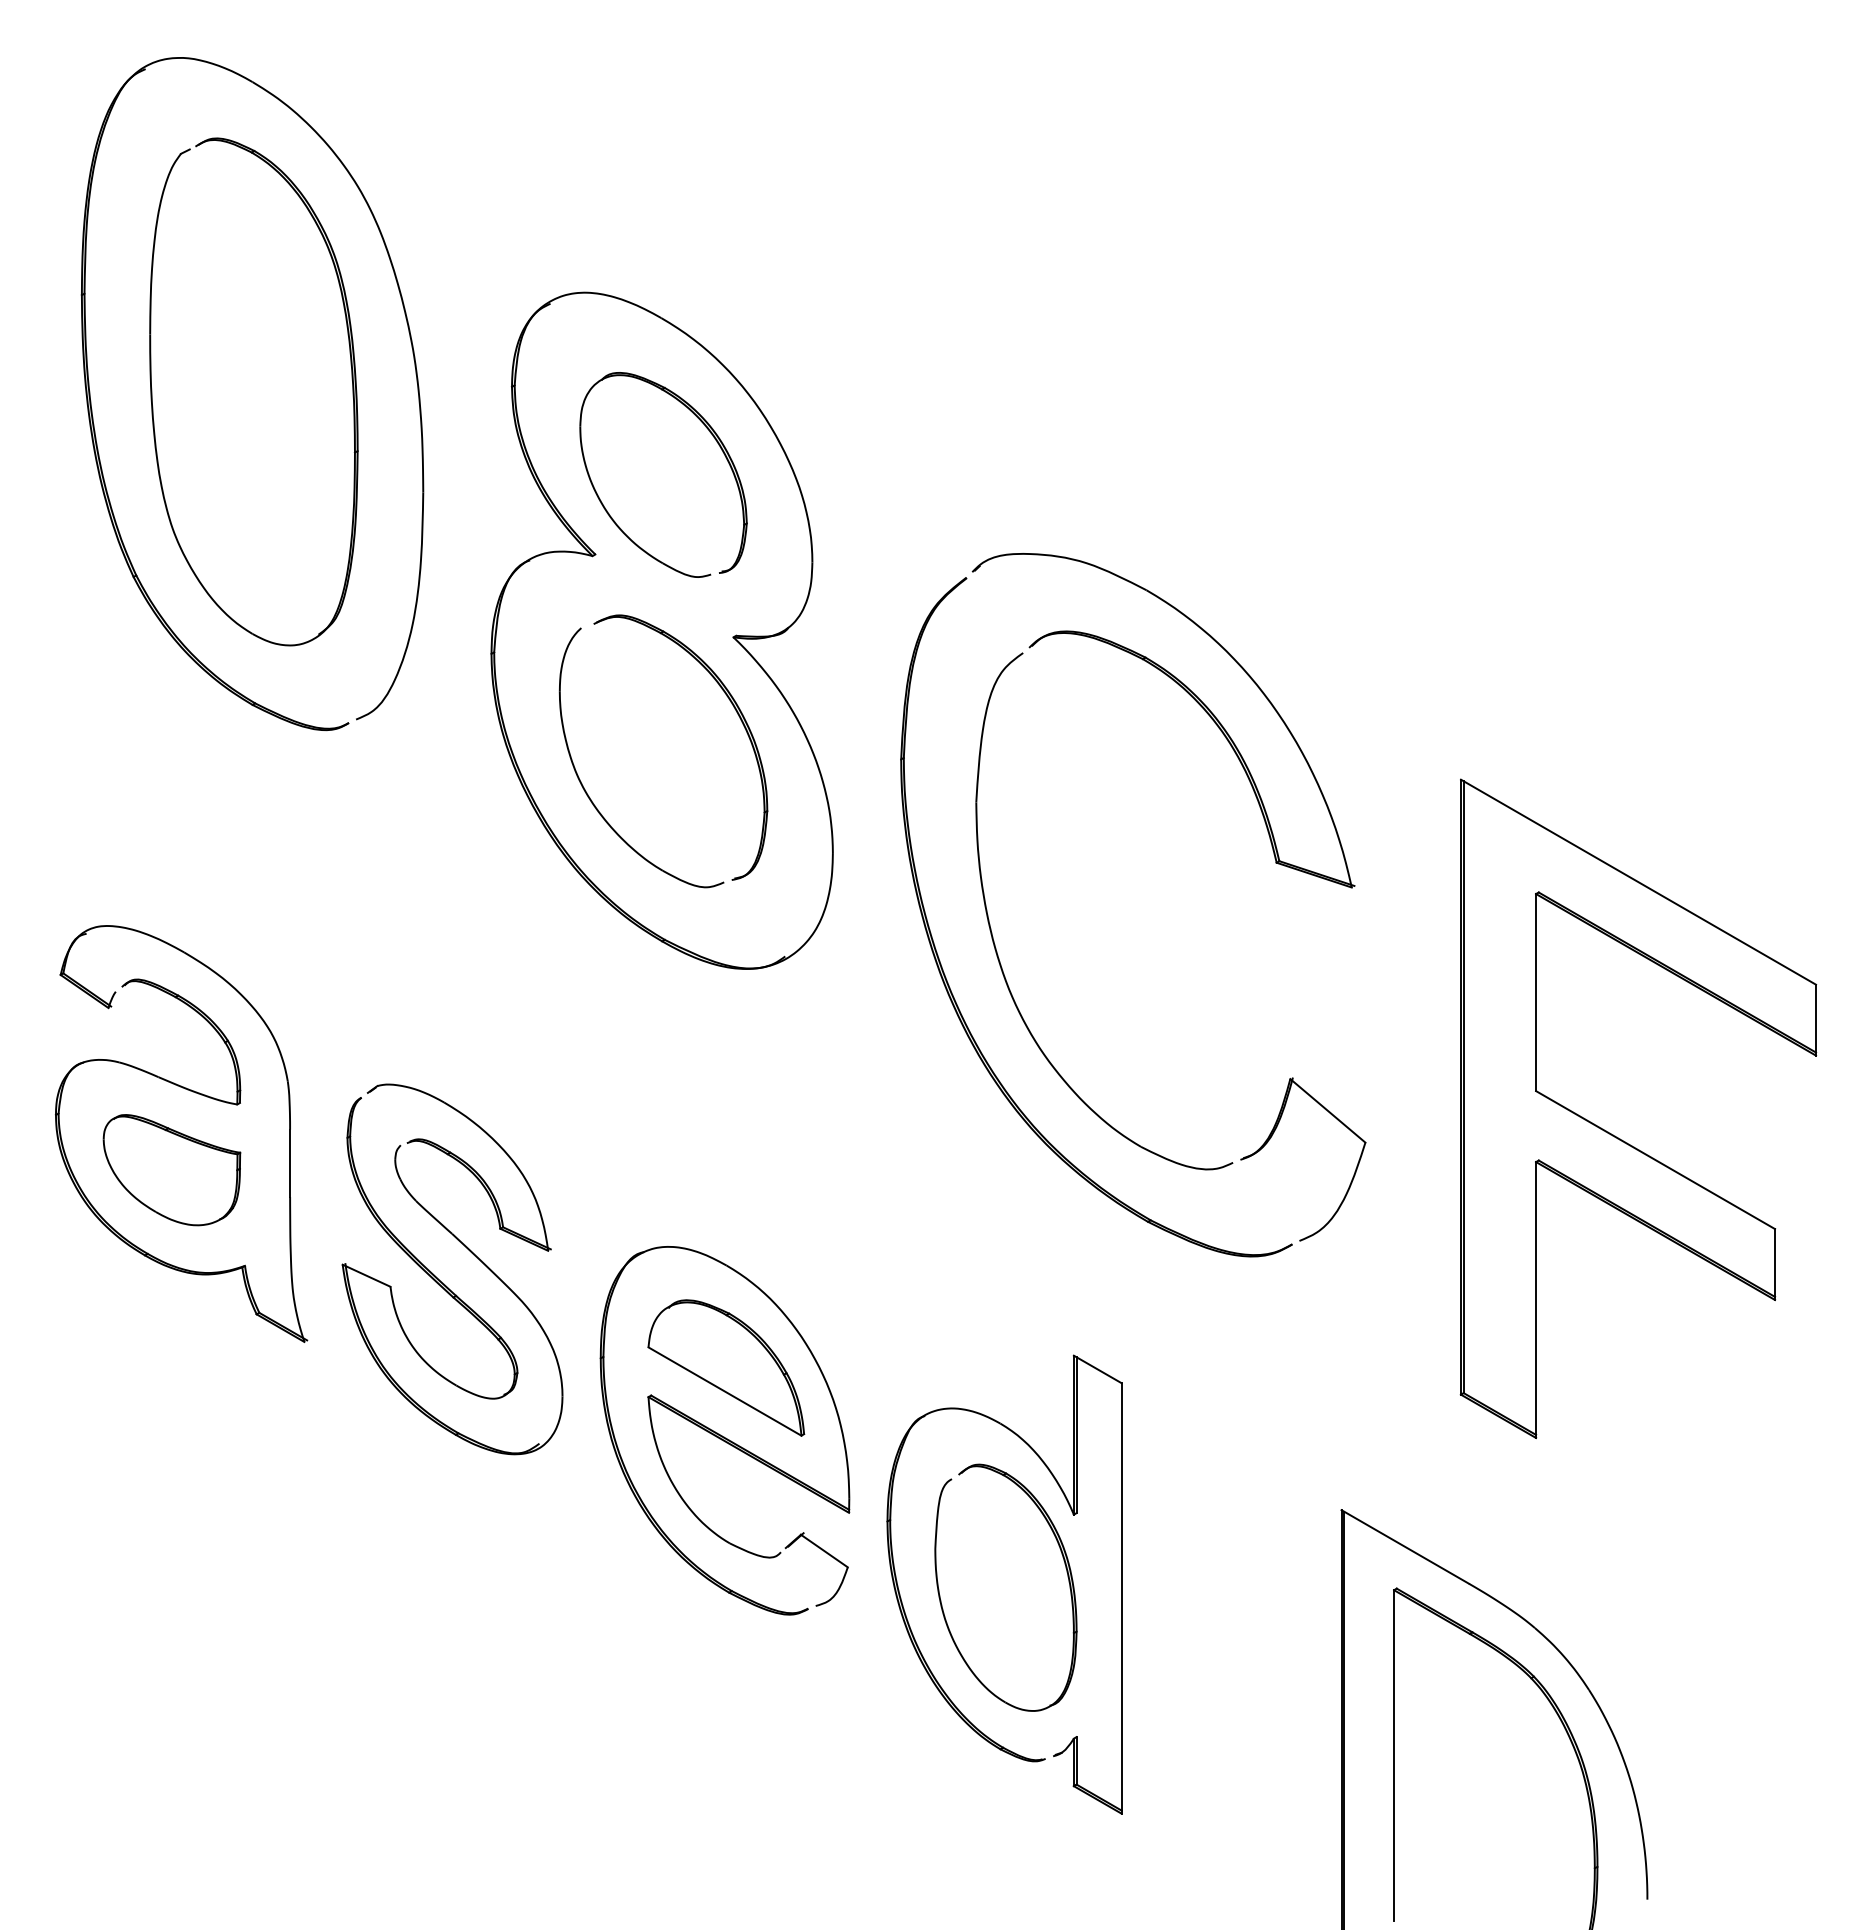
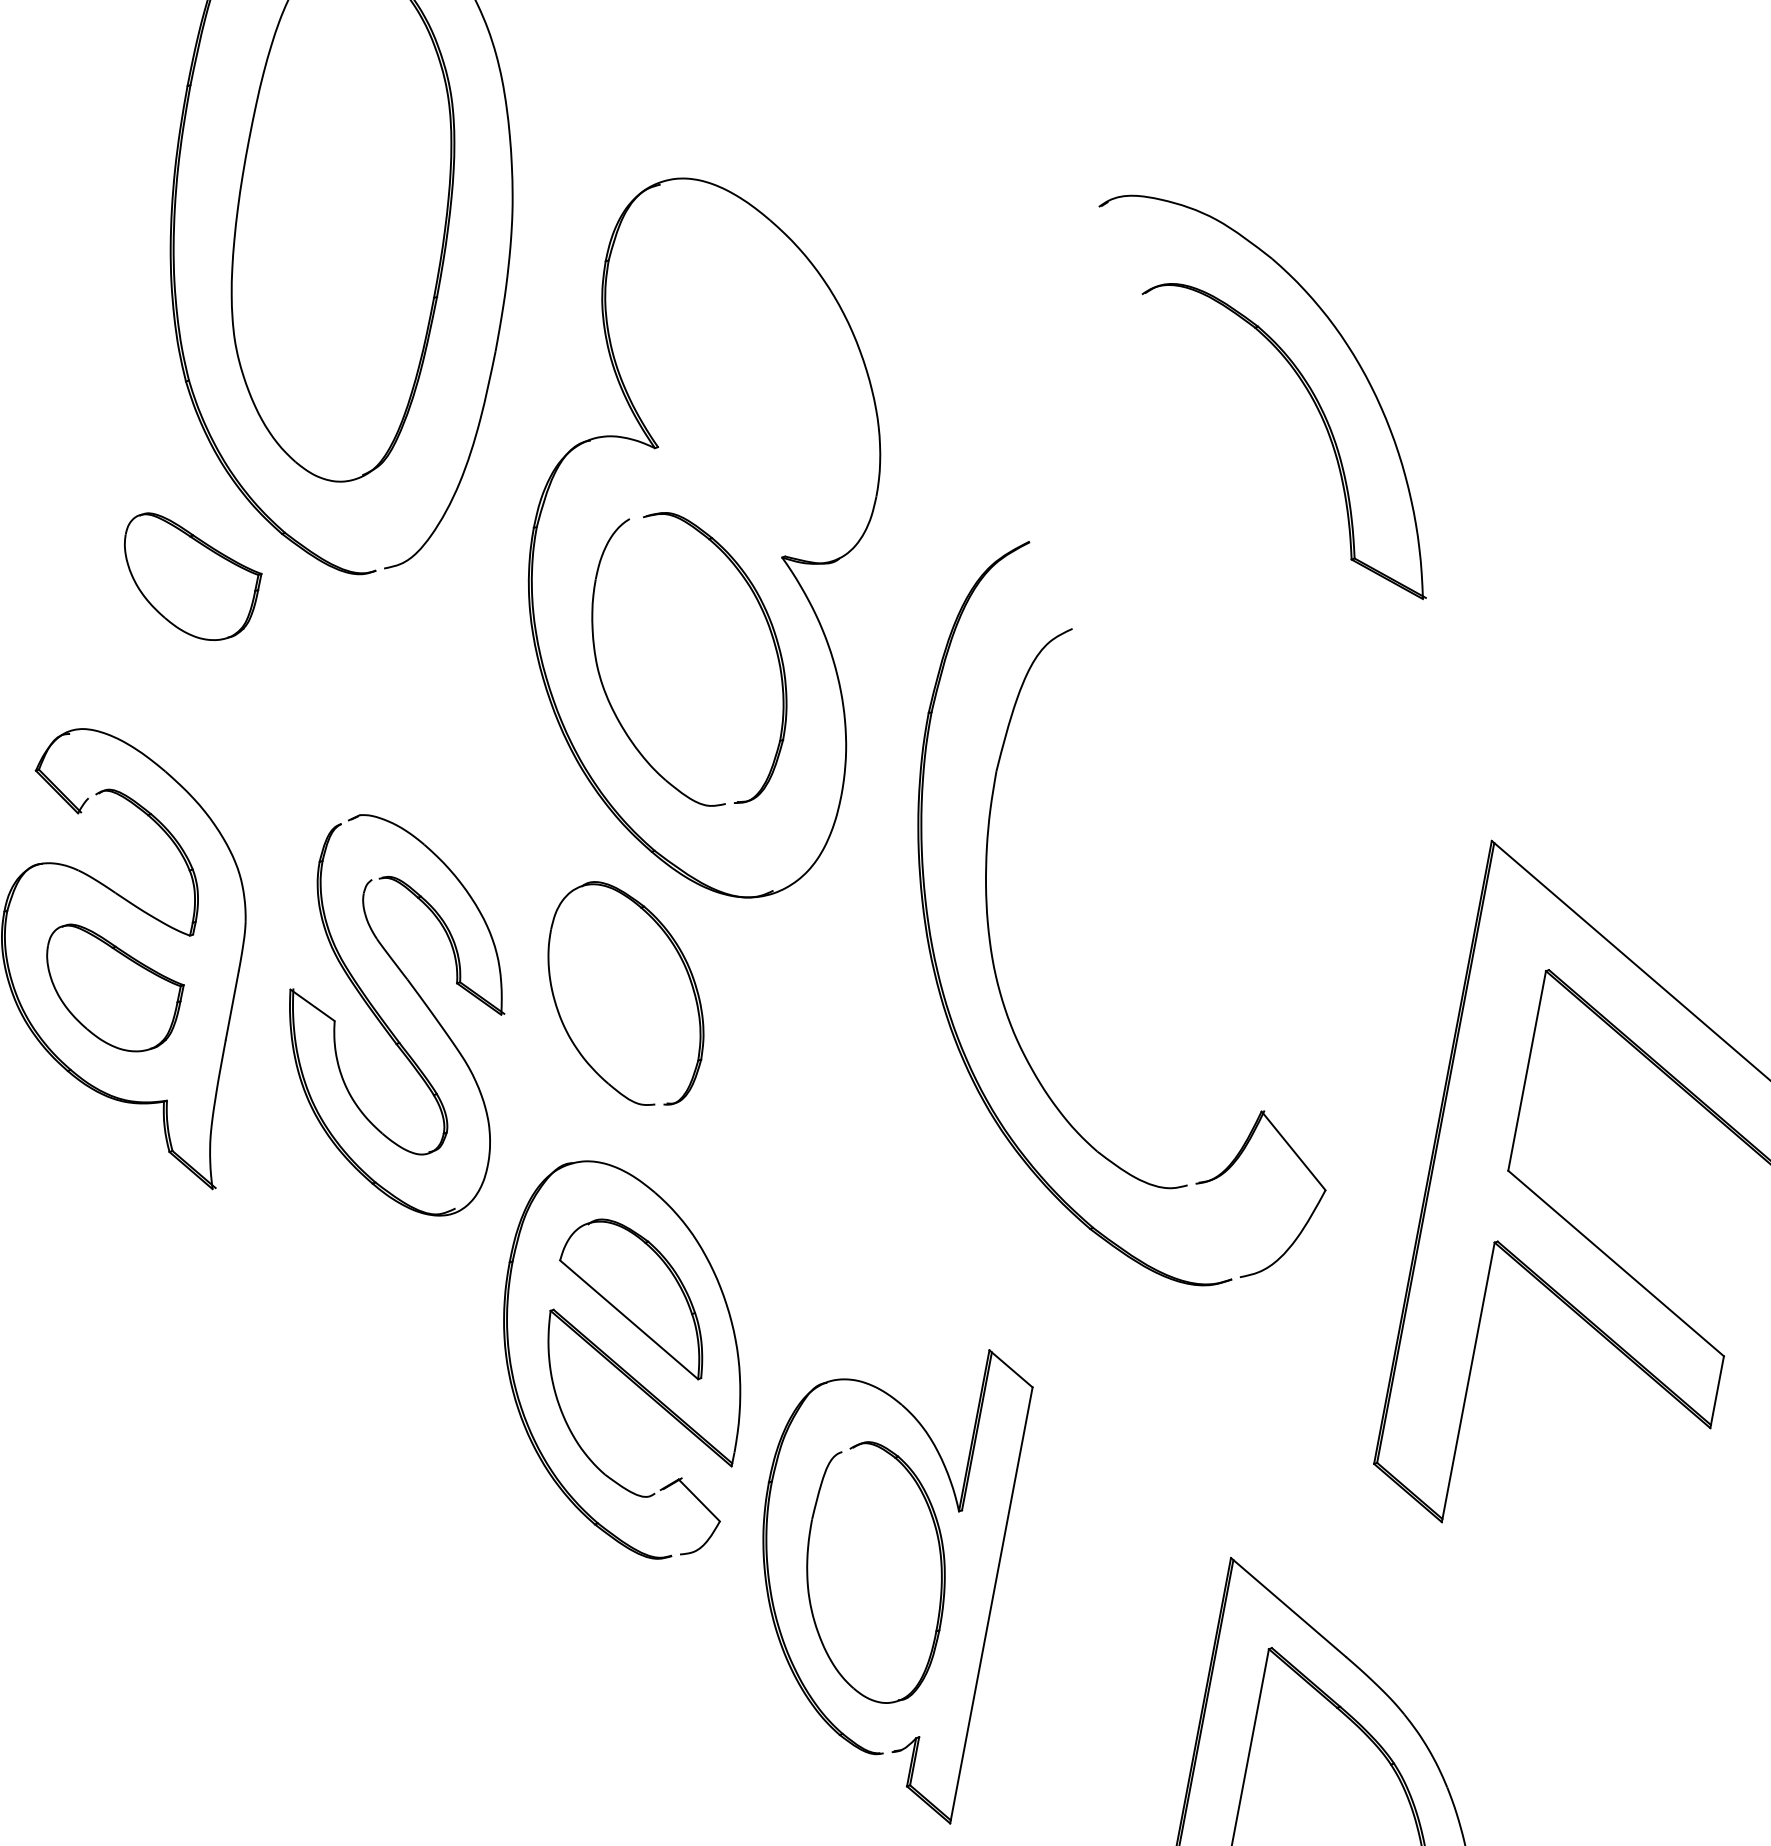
part: (714, 439) -> (684, 968), moved
part: (1188, 694) -> (1294, 372), moved
part: (171, 764) -> (188, 578), added
part: (444, 1283) -> (390, 1028), moved

